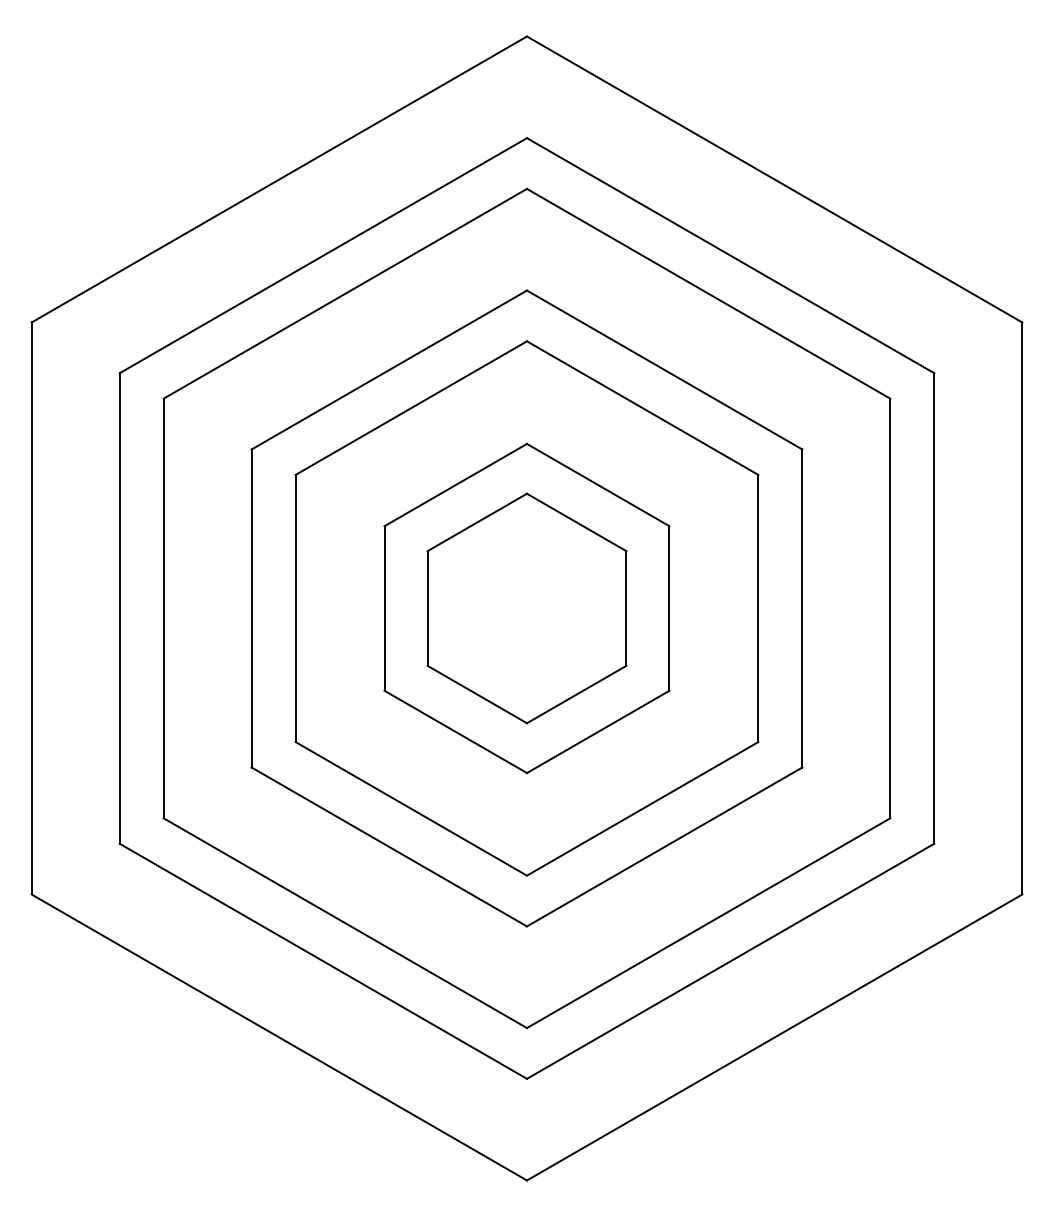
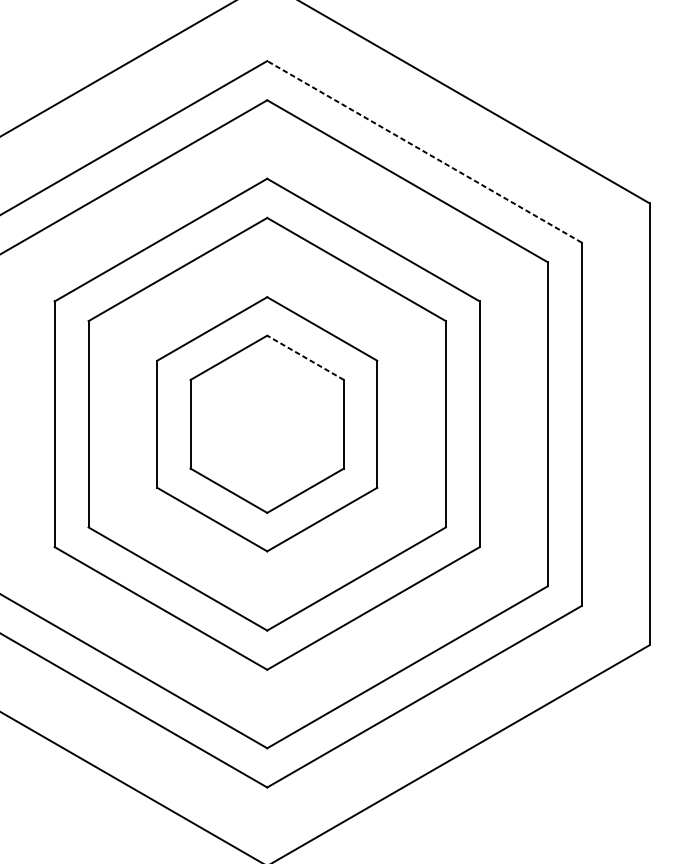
line: (730, 255) -> (424, 151), solid -> dashed
line: (576, 522) -> (305, 357), solid -> dashed

